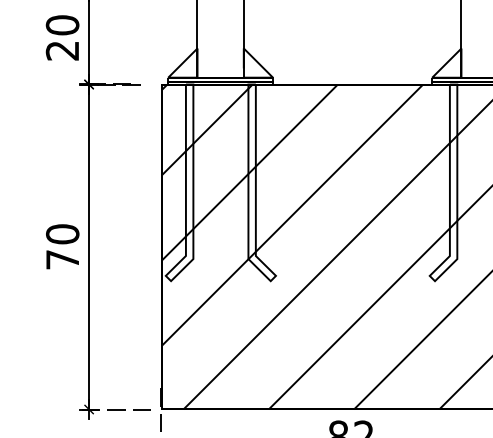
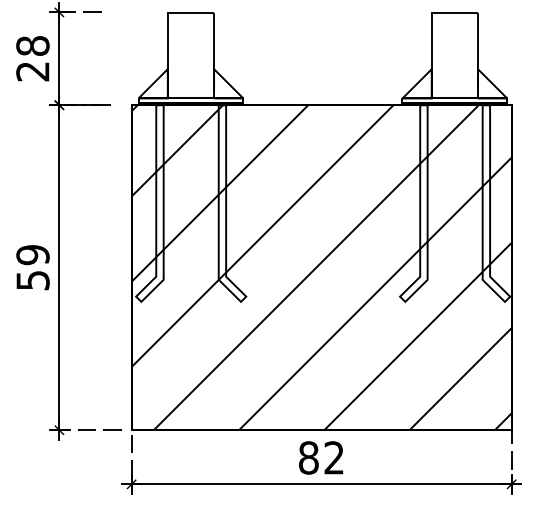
text: (62, 25) -> (32, 46), 20 -> 28
text: (62, 246) -> (32, 267), 70 -> 59

